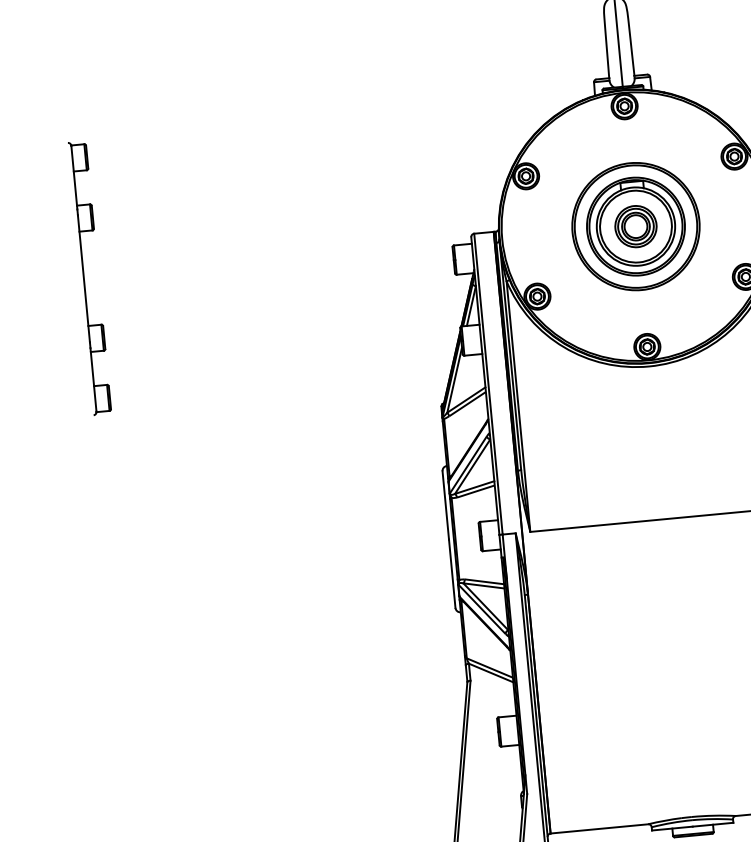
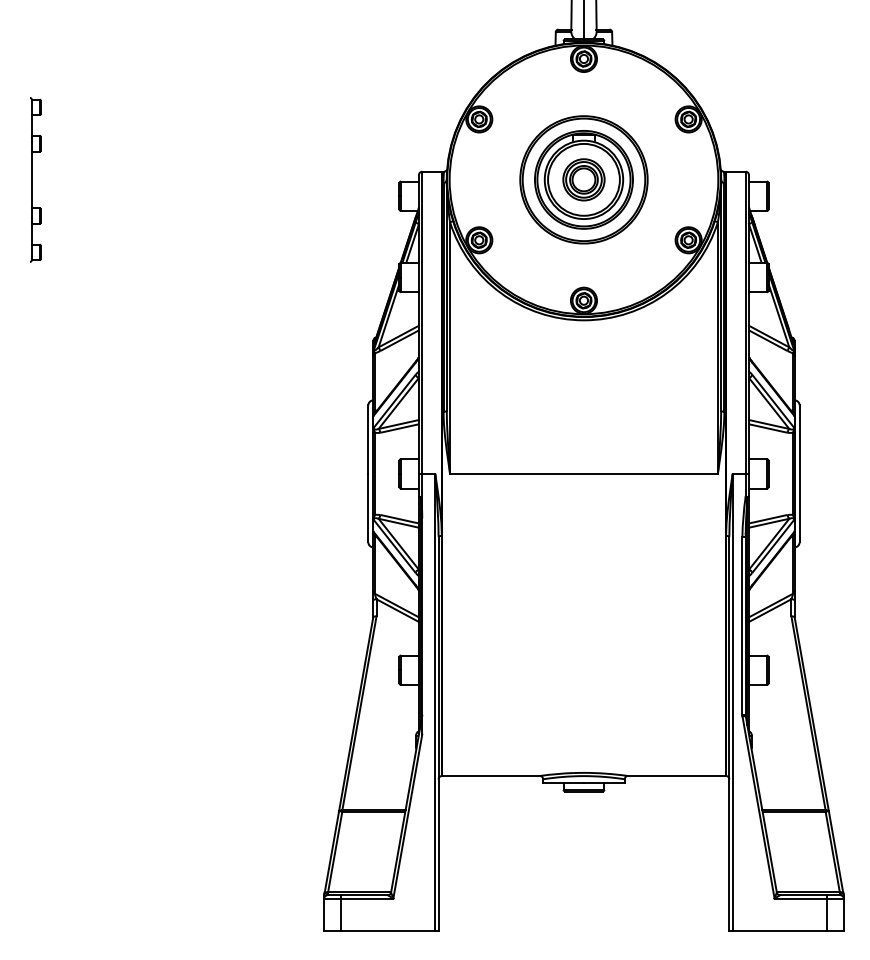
part: (89, 277) -> (35, 179), size x0.6

